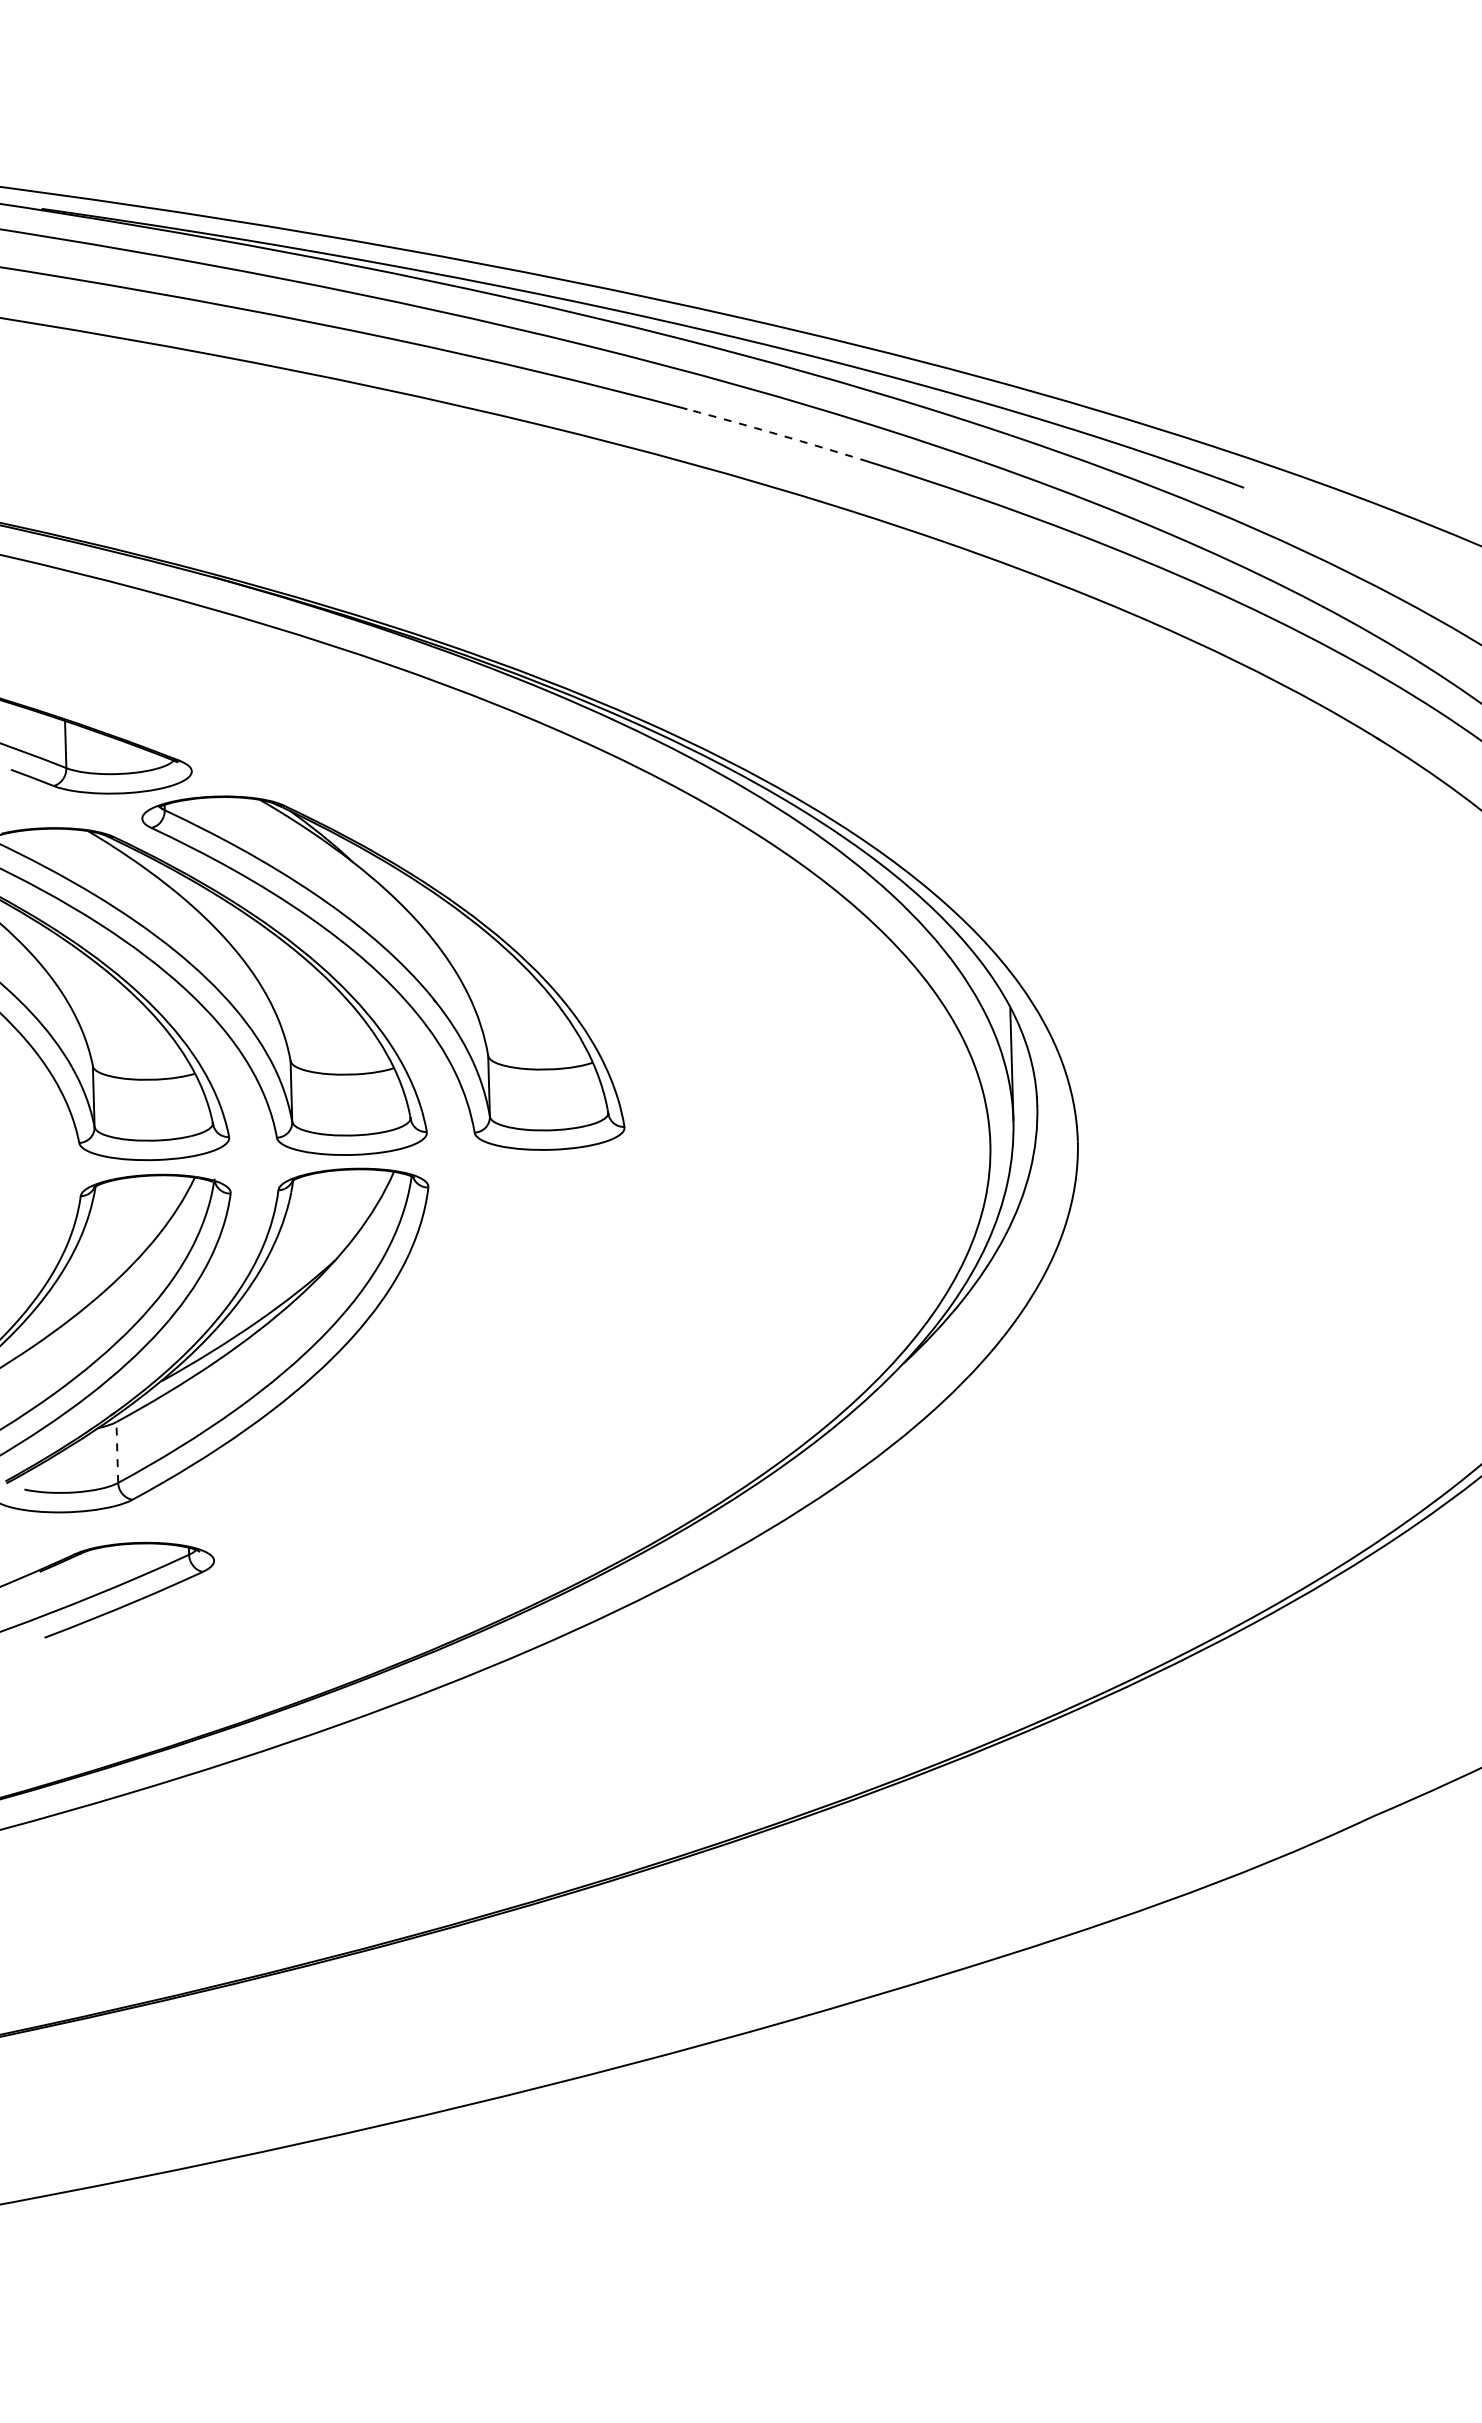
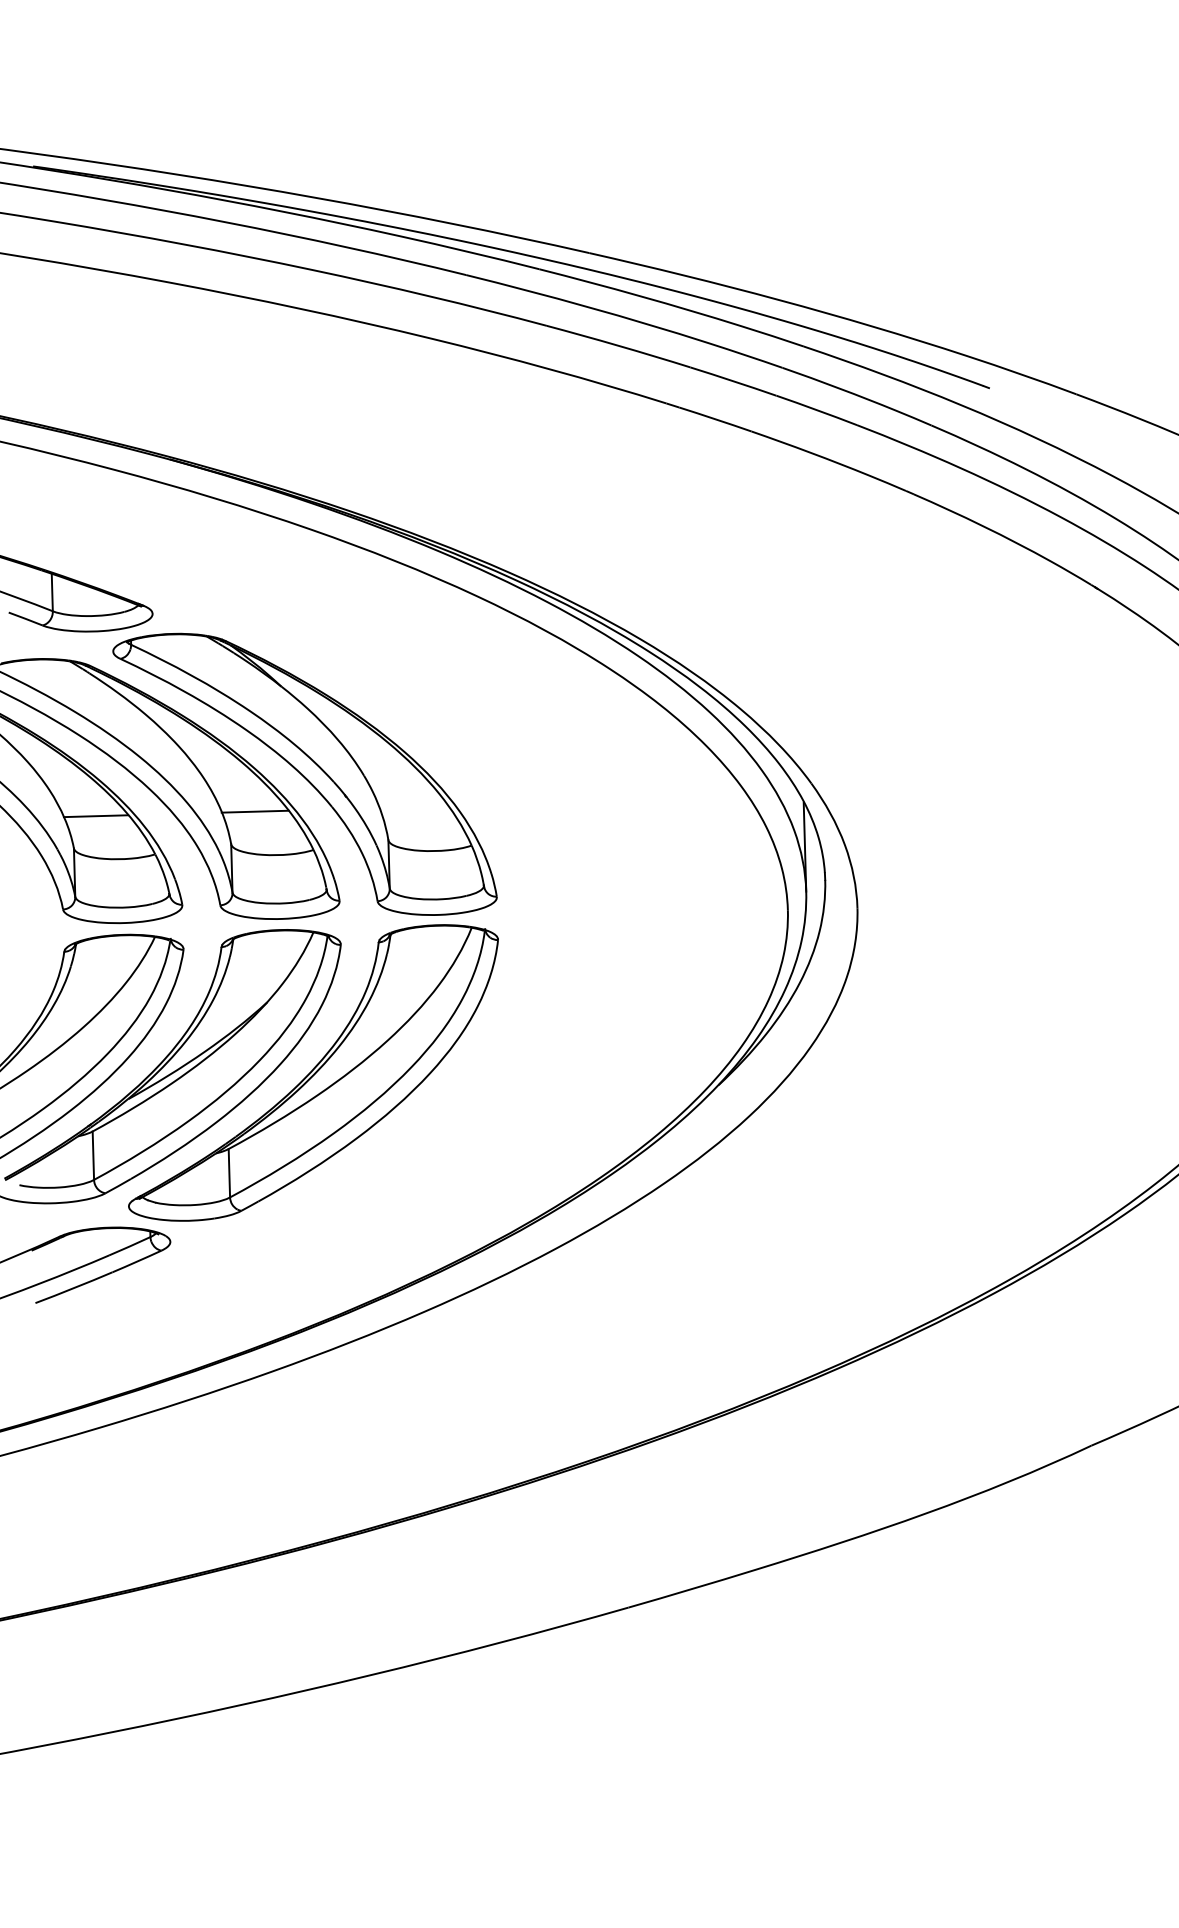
arc: (777, 434) -> (618, 345), dashed -> solid
line: (320, 1019) -> (254, 811), added
line: (120, 1025) -> (95, 816), added
part: (393, 1348) -> (313, 1072), added
line: (117, 1451) -> (93, 1154), dashed -> solid

